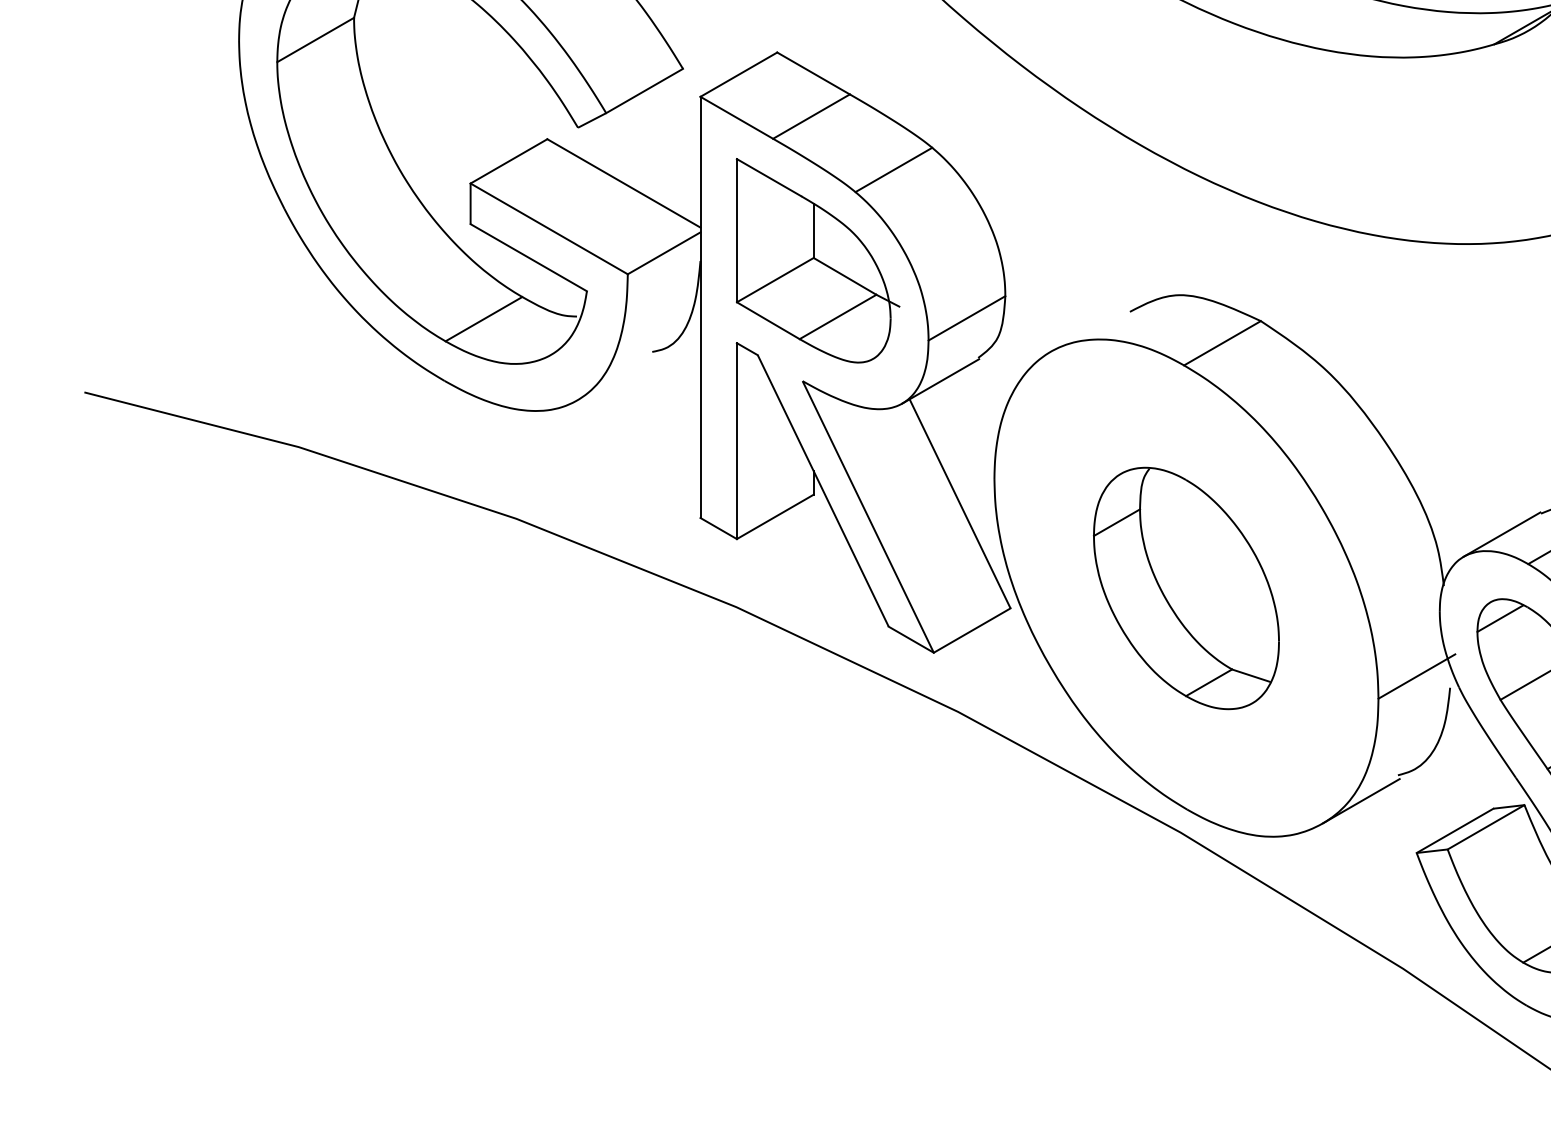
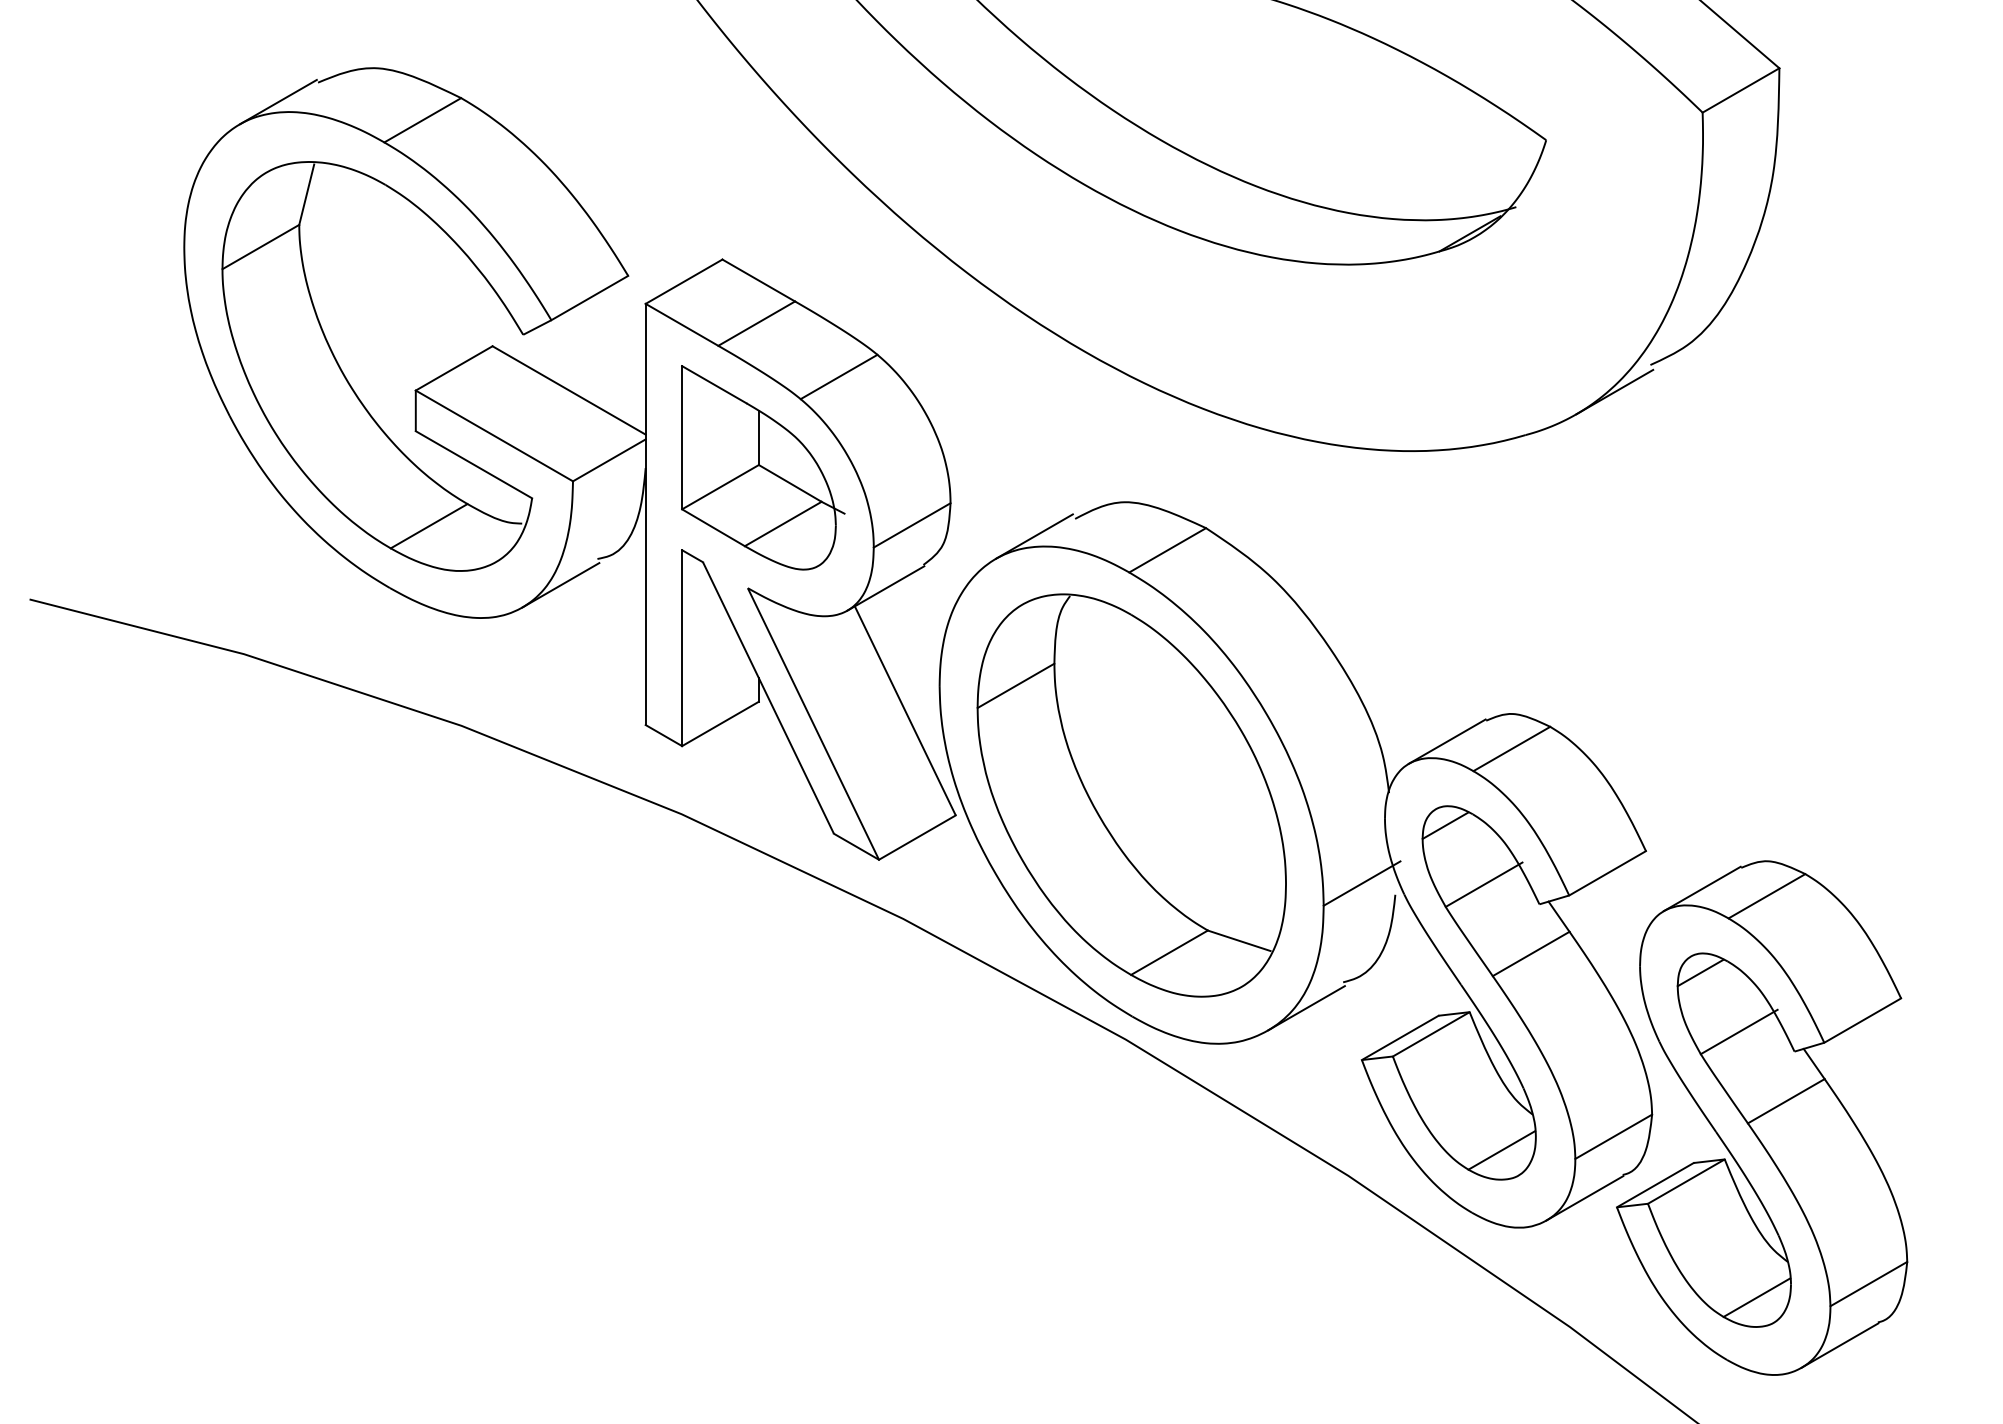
line: (1089, 329) -> (1034, 536), added
line: (615, 378) -> (560, 585), added
part: (1186, 588) -> (1131, 795), size x1.67

